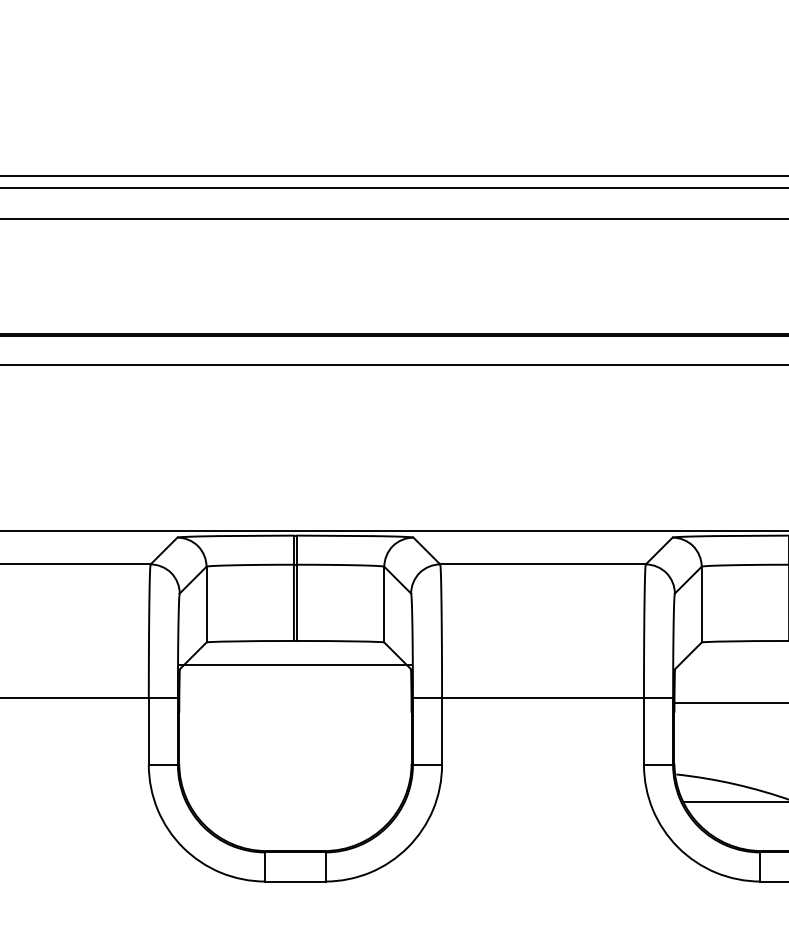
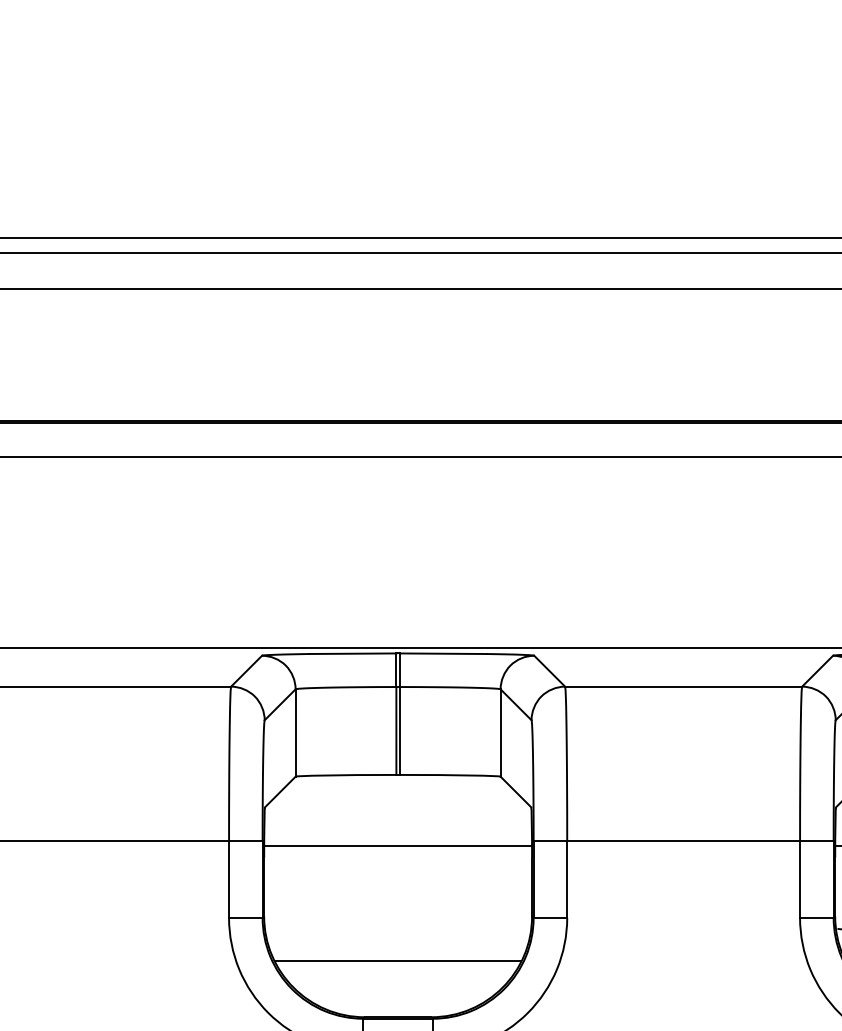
line: (295, 664) -> (398, 845), moved
line: (295, 801) -> (398, 960), added

